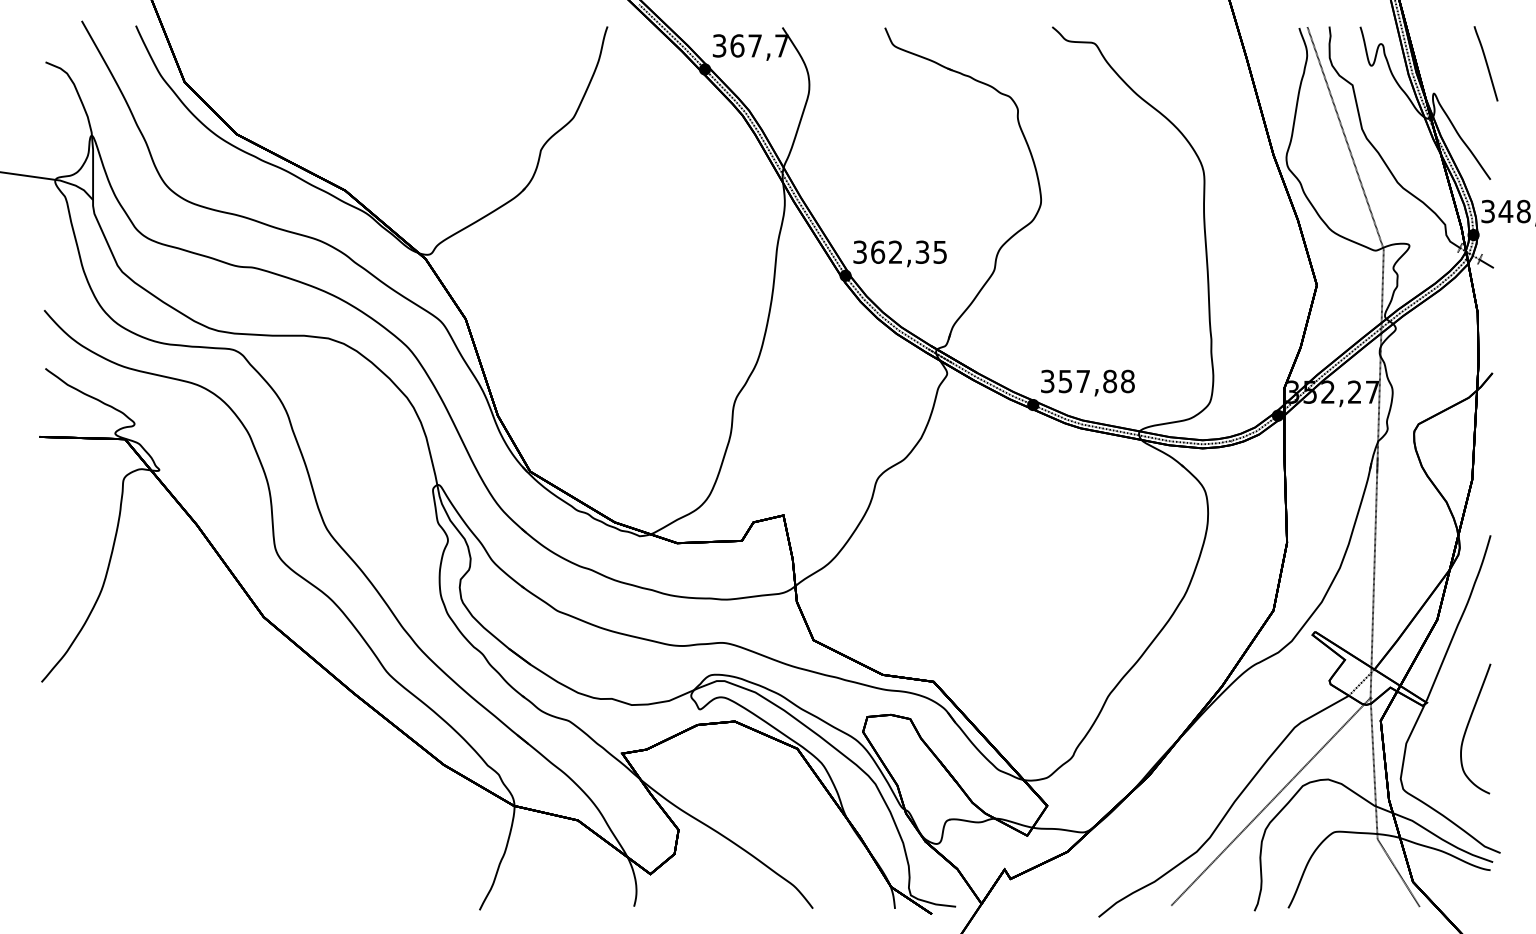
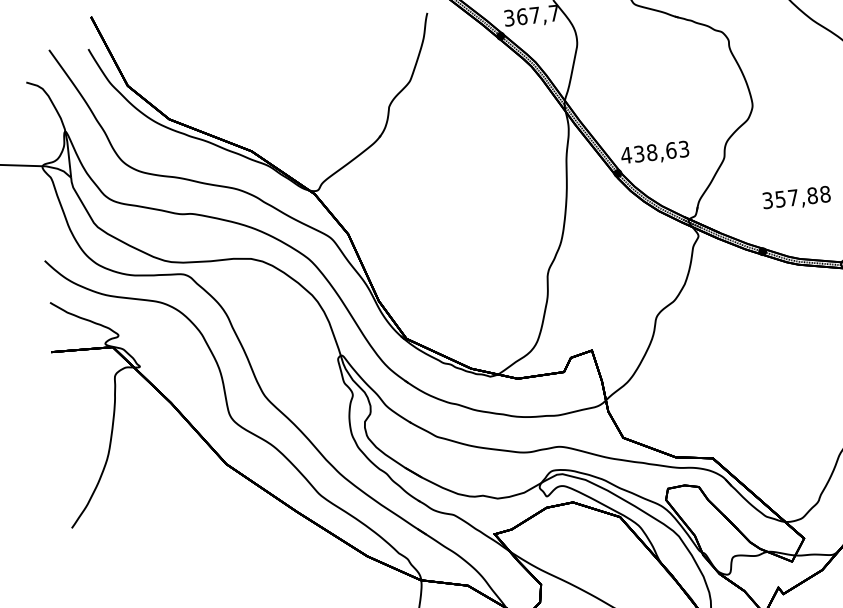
text: (899, 251) -> (654, 151), 362,35 -> 438,63
text: (1087, 382) -> (796, 198), moved

